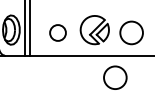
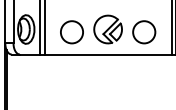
circle: (57, 33) -> (71, 32), size x1.43
circle: (115, 77) -> (128, 76), removed

